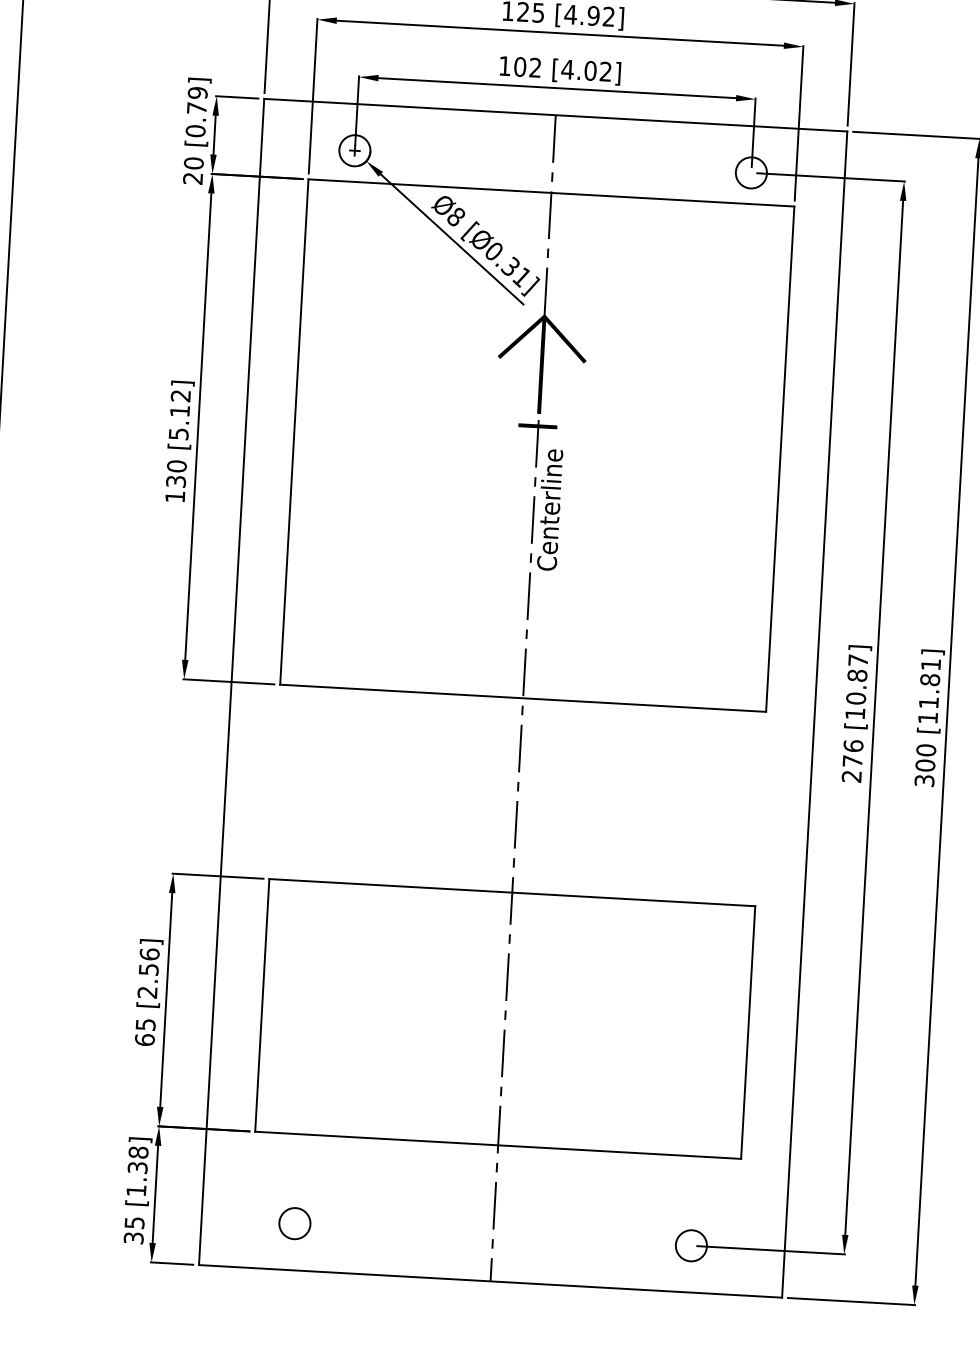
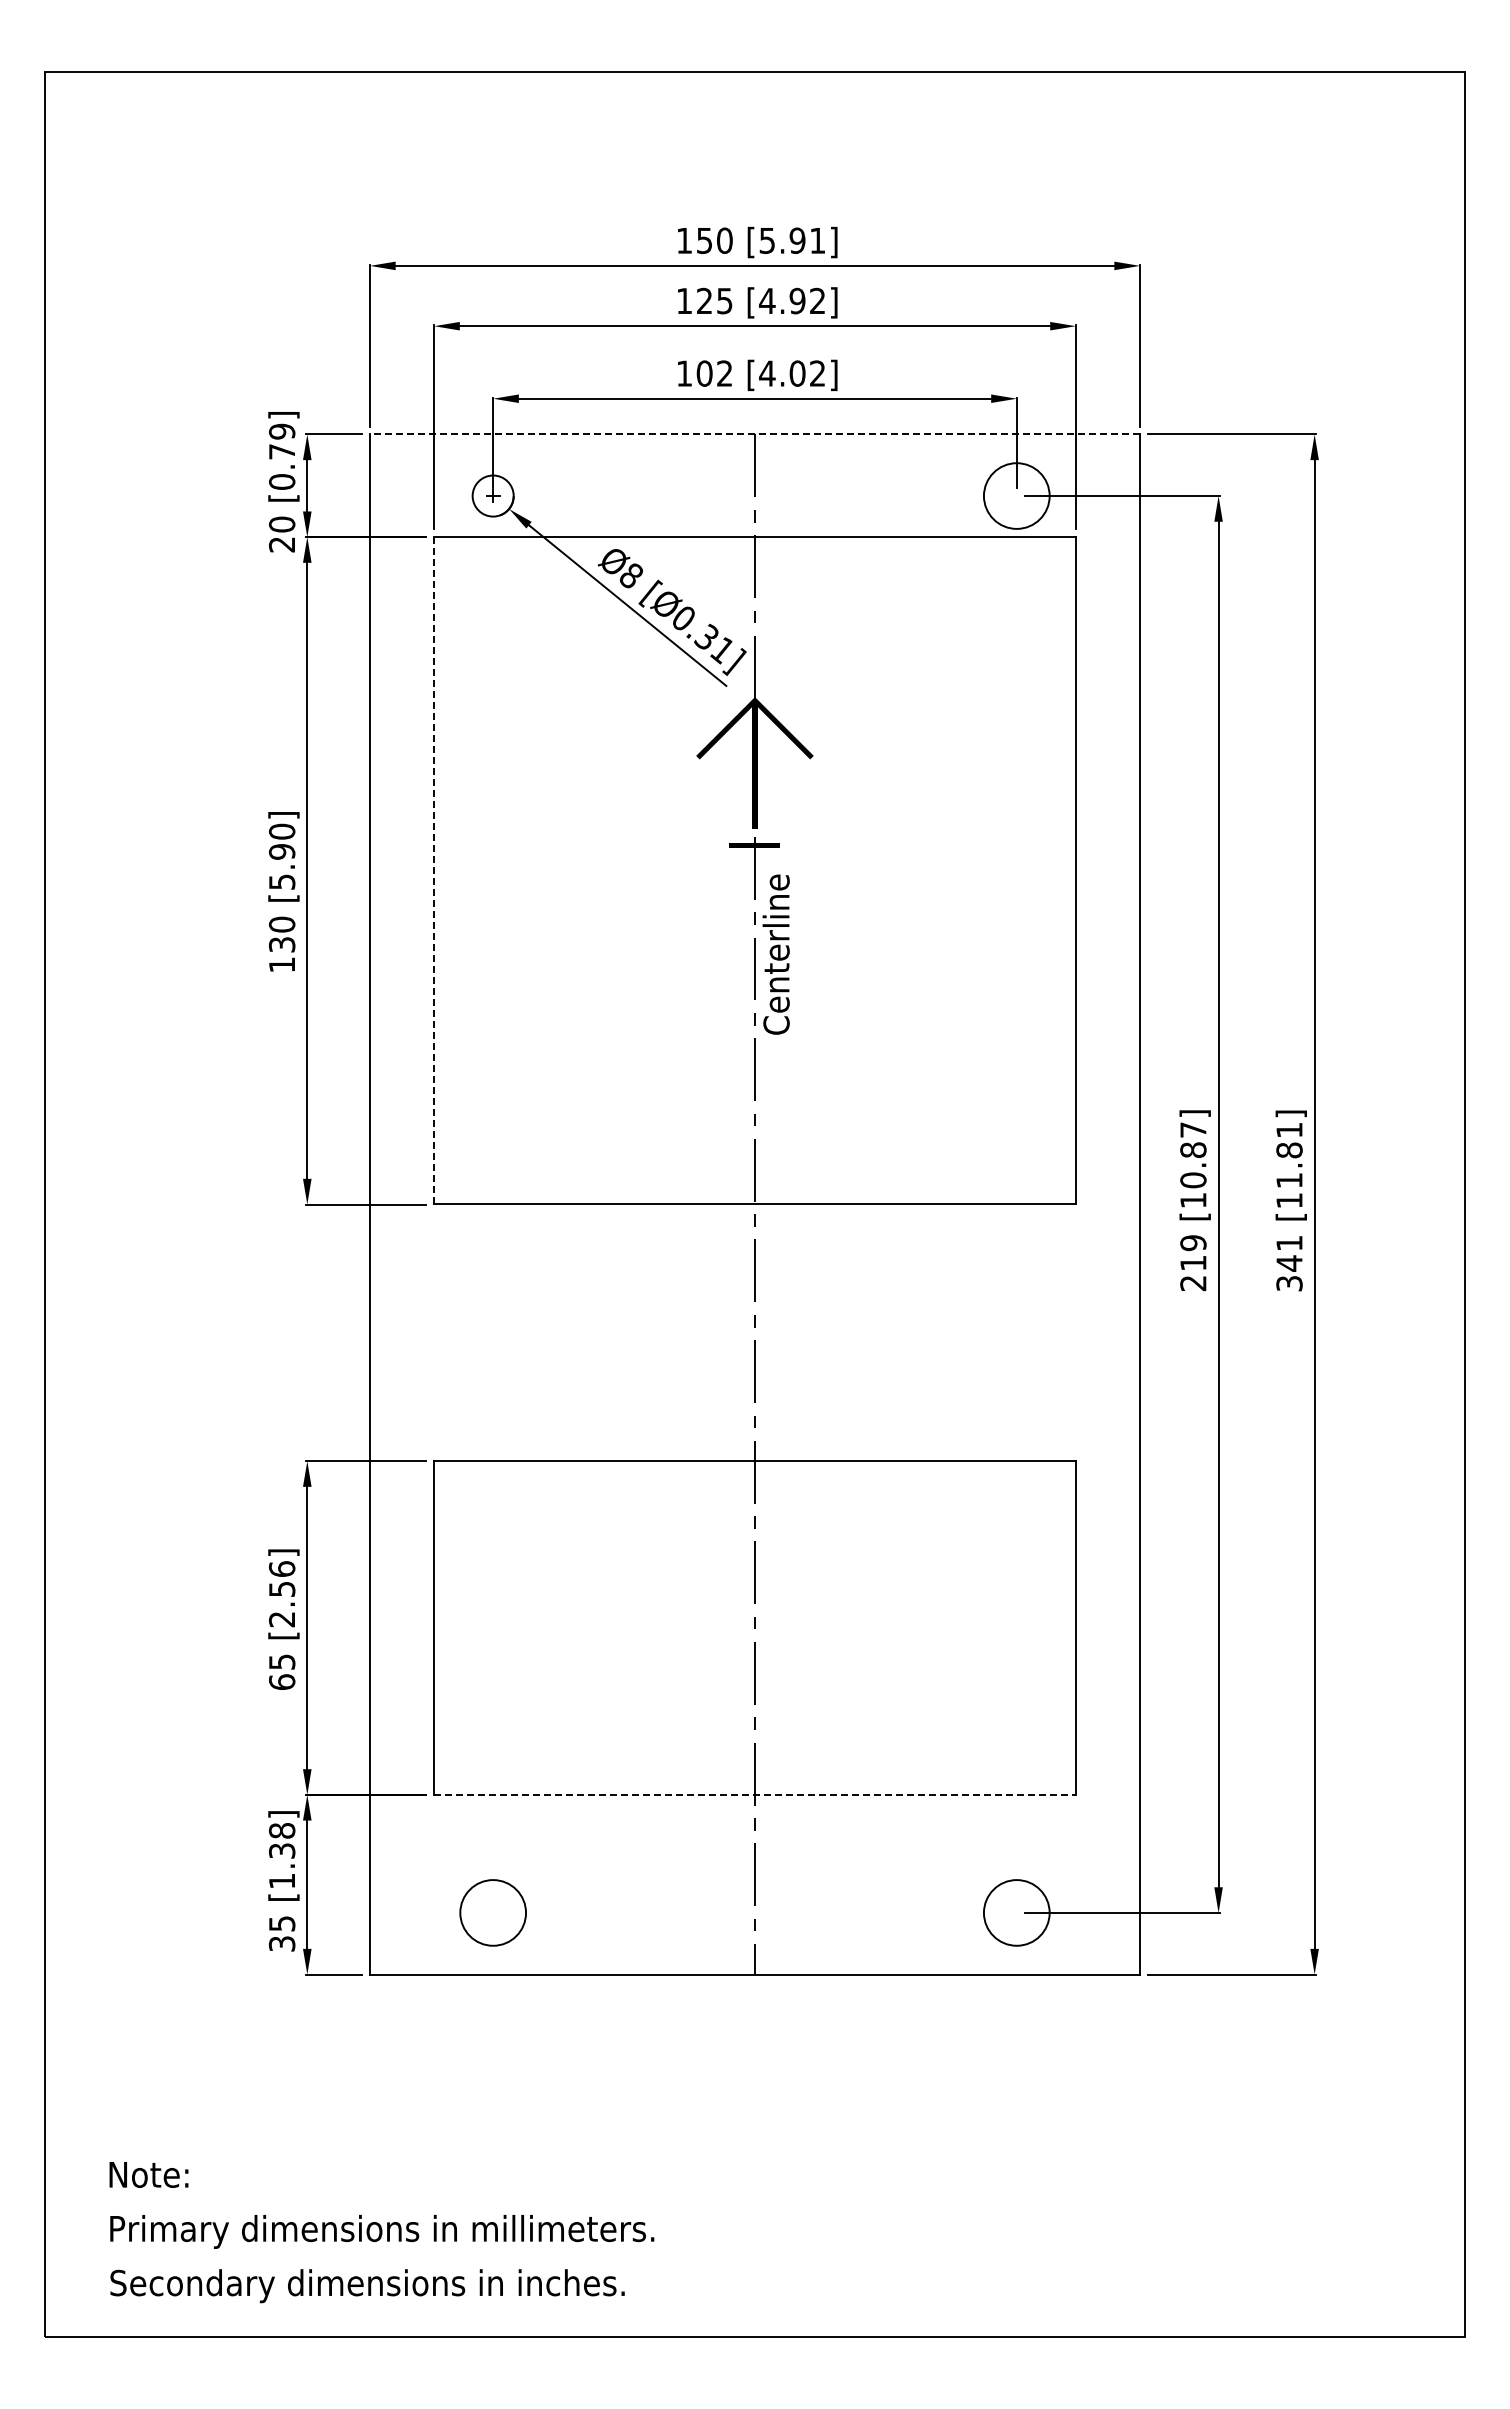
line: (555, 115) -> (754, 434), solid -> dashed
circle: (751, 172) -> (1016, 495), size x1.6
text: (179, 403) -> (281, 841), [5.12] -> [5.90]
line: (294, 431) -> (434, 870), solid -> dashed
text: (853, 753) -> (1193, 1252), 276 -> 219
text: (925, 758) -> (1289, 1253), 300 -> 341
line: (497, 1145) -> (754, 1794), solid -> dashed
circle: (294, 1223) -> (492, 1912), size x1.6
circle: (691, 1245) -> (1016, 1912), size x1.6

